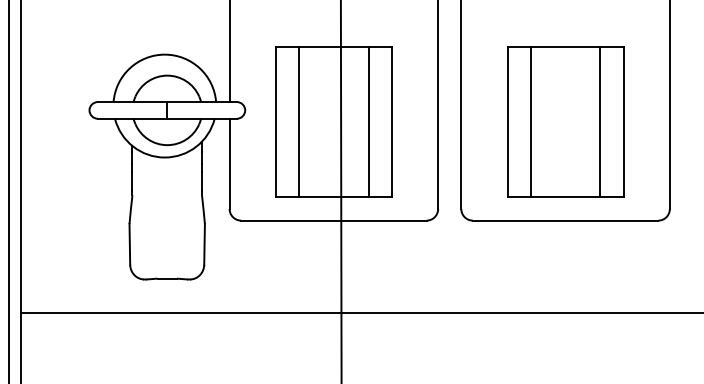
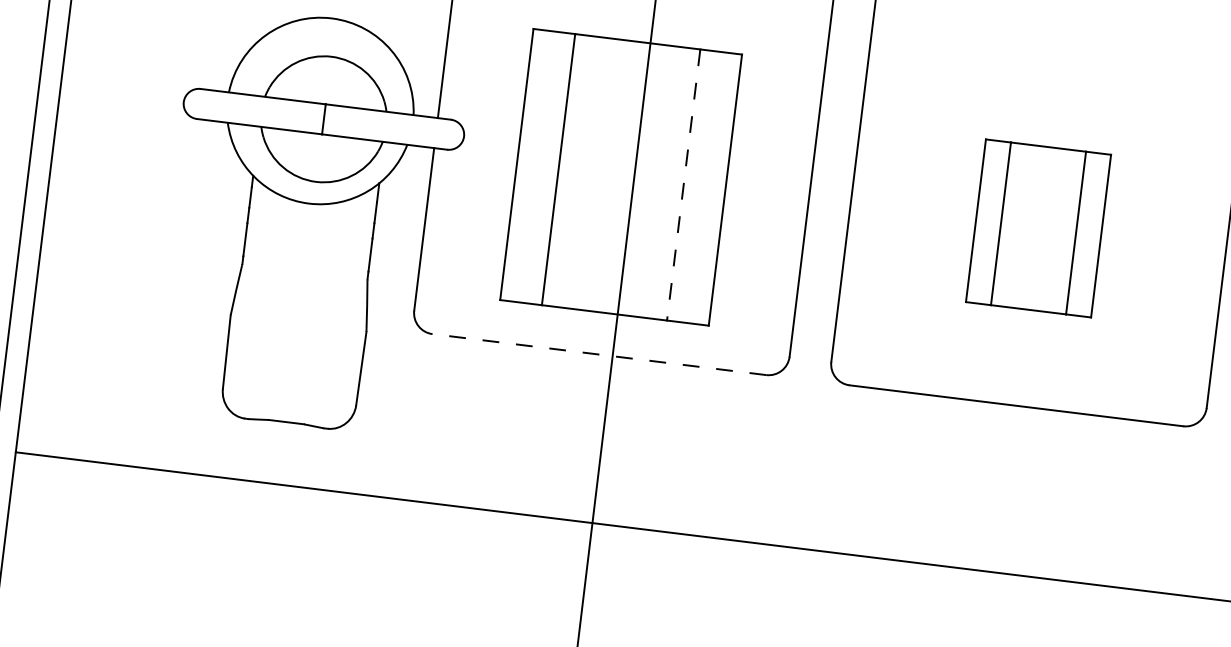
part: (565, 121) -> (1038, 227), size x0.6
line: (368, 122) -> (683, 185), solid -> dashed
line: (333, 220) -> (598, 354), solid -> dashed

